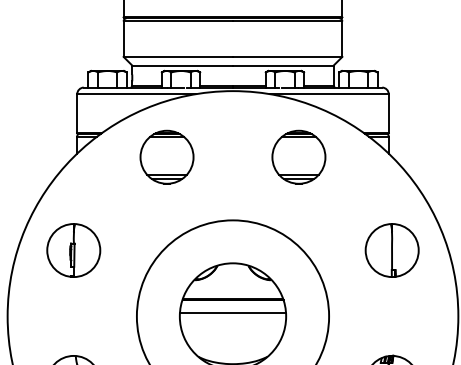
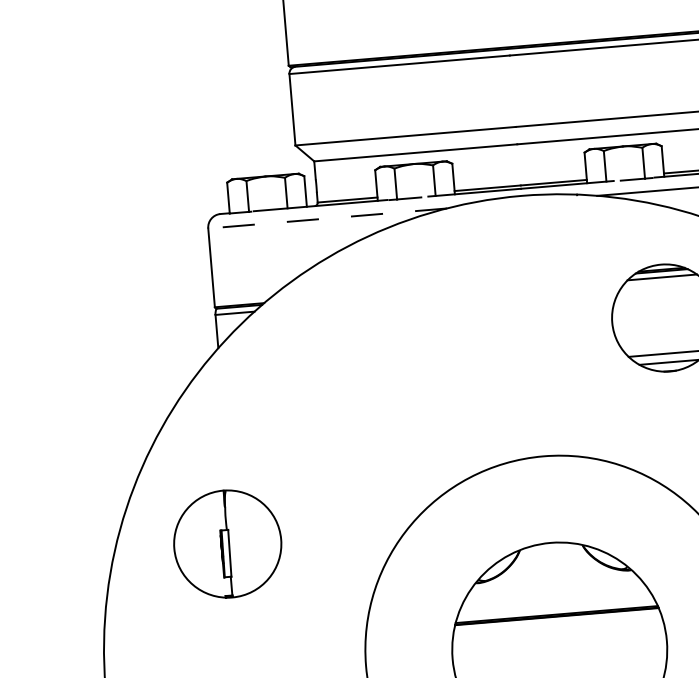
line: (136, 94) -> (327, 219), solid -> dashed
part: (166, 156) -> (398, 338), removed
line: (232, 313) -> (558, 644), removed

